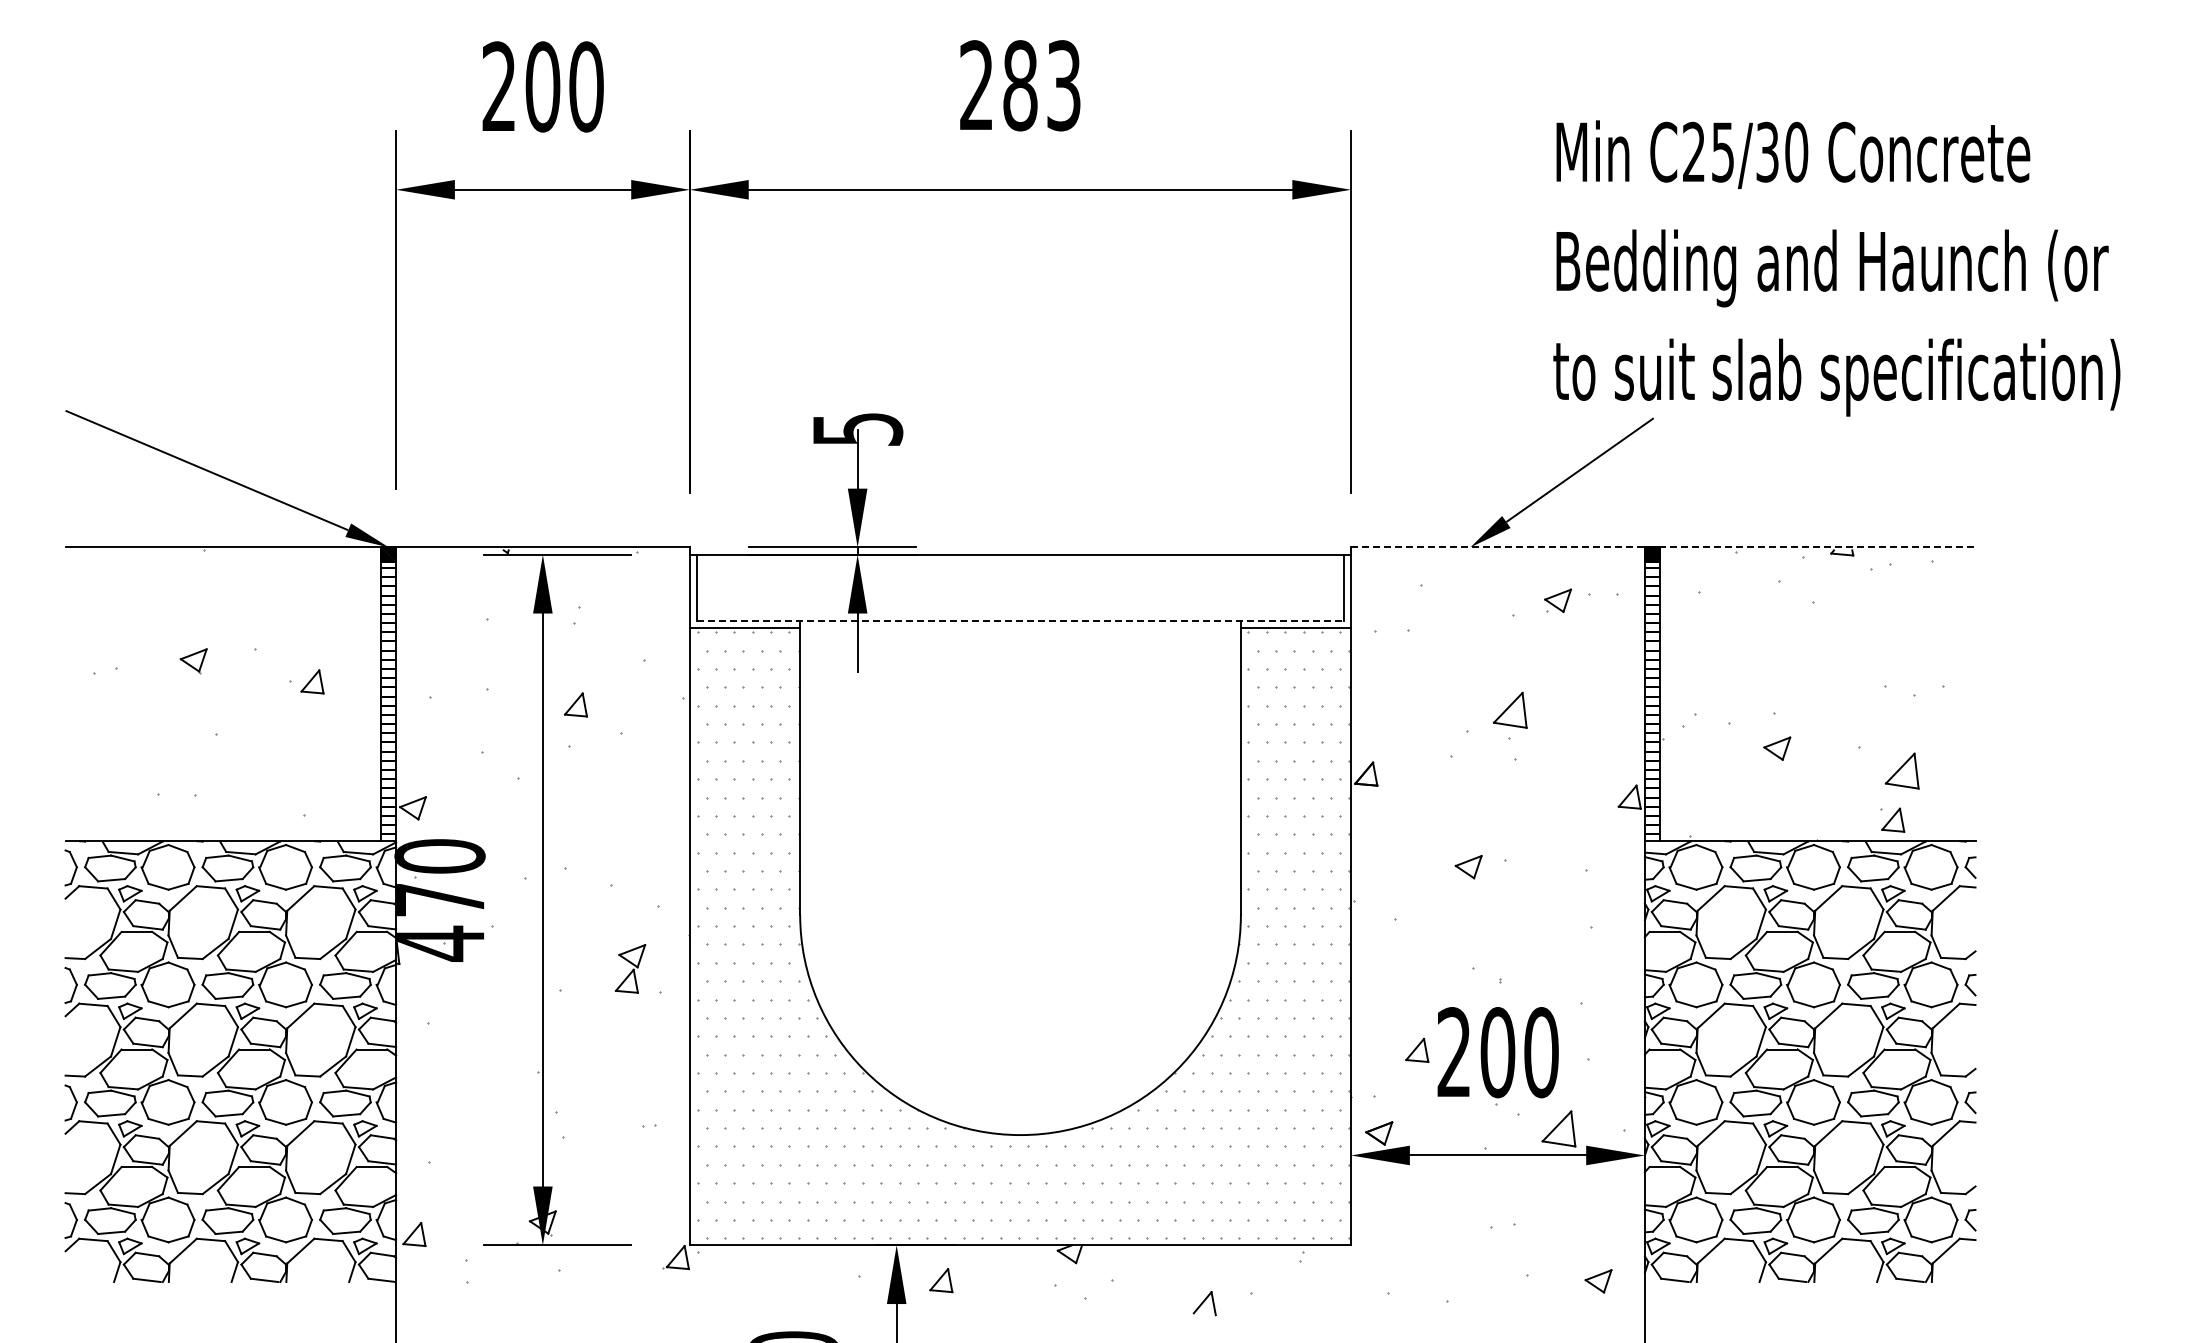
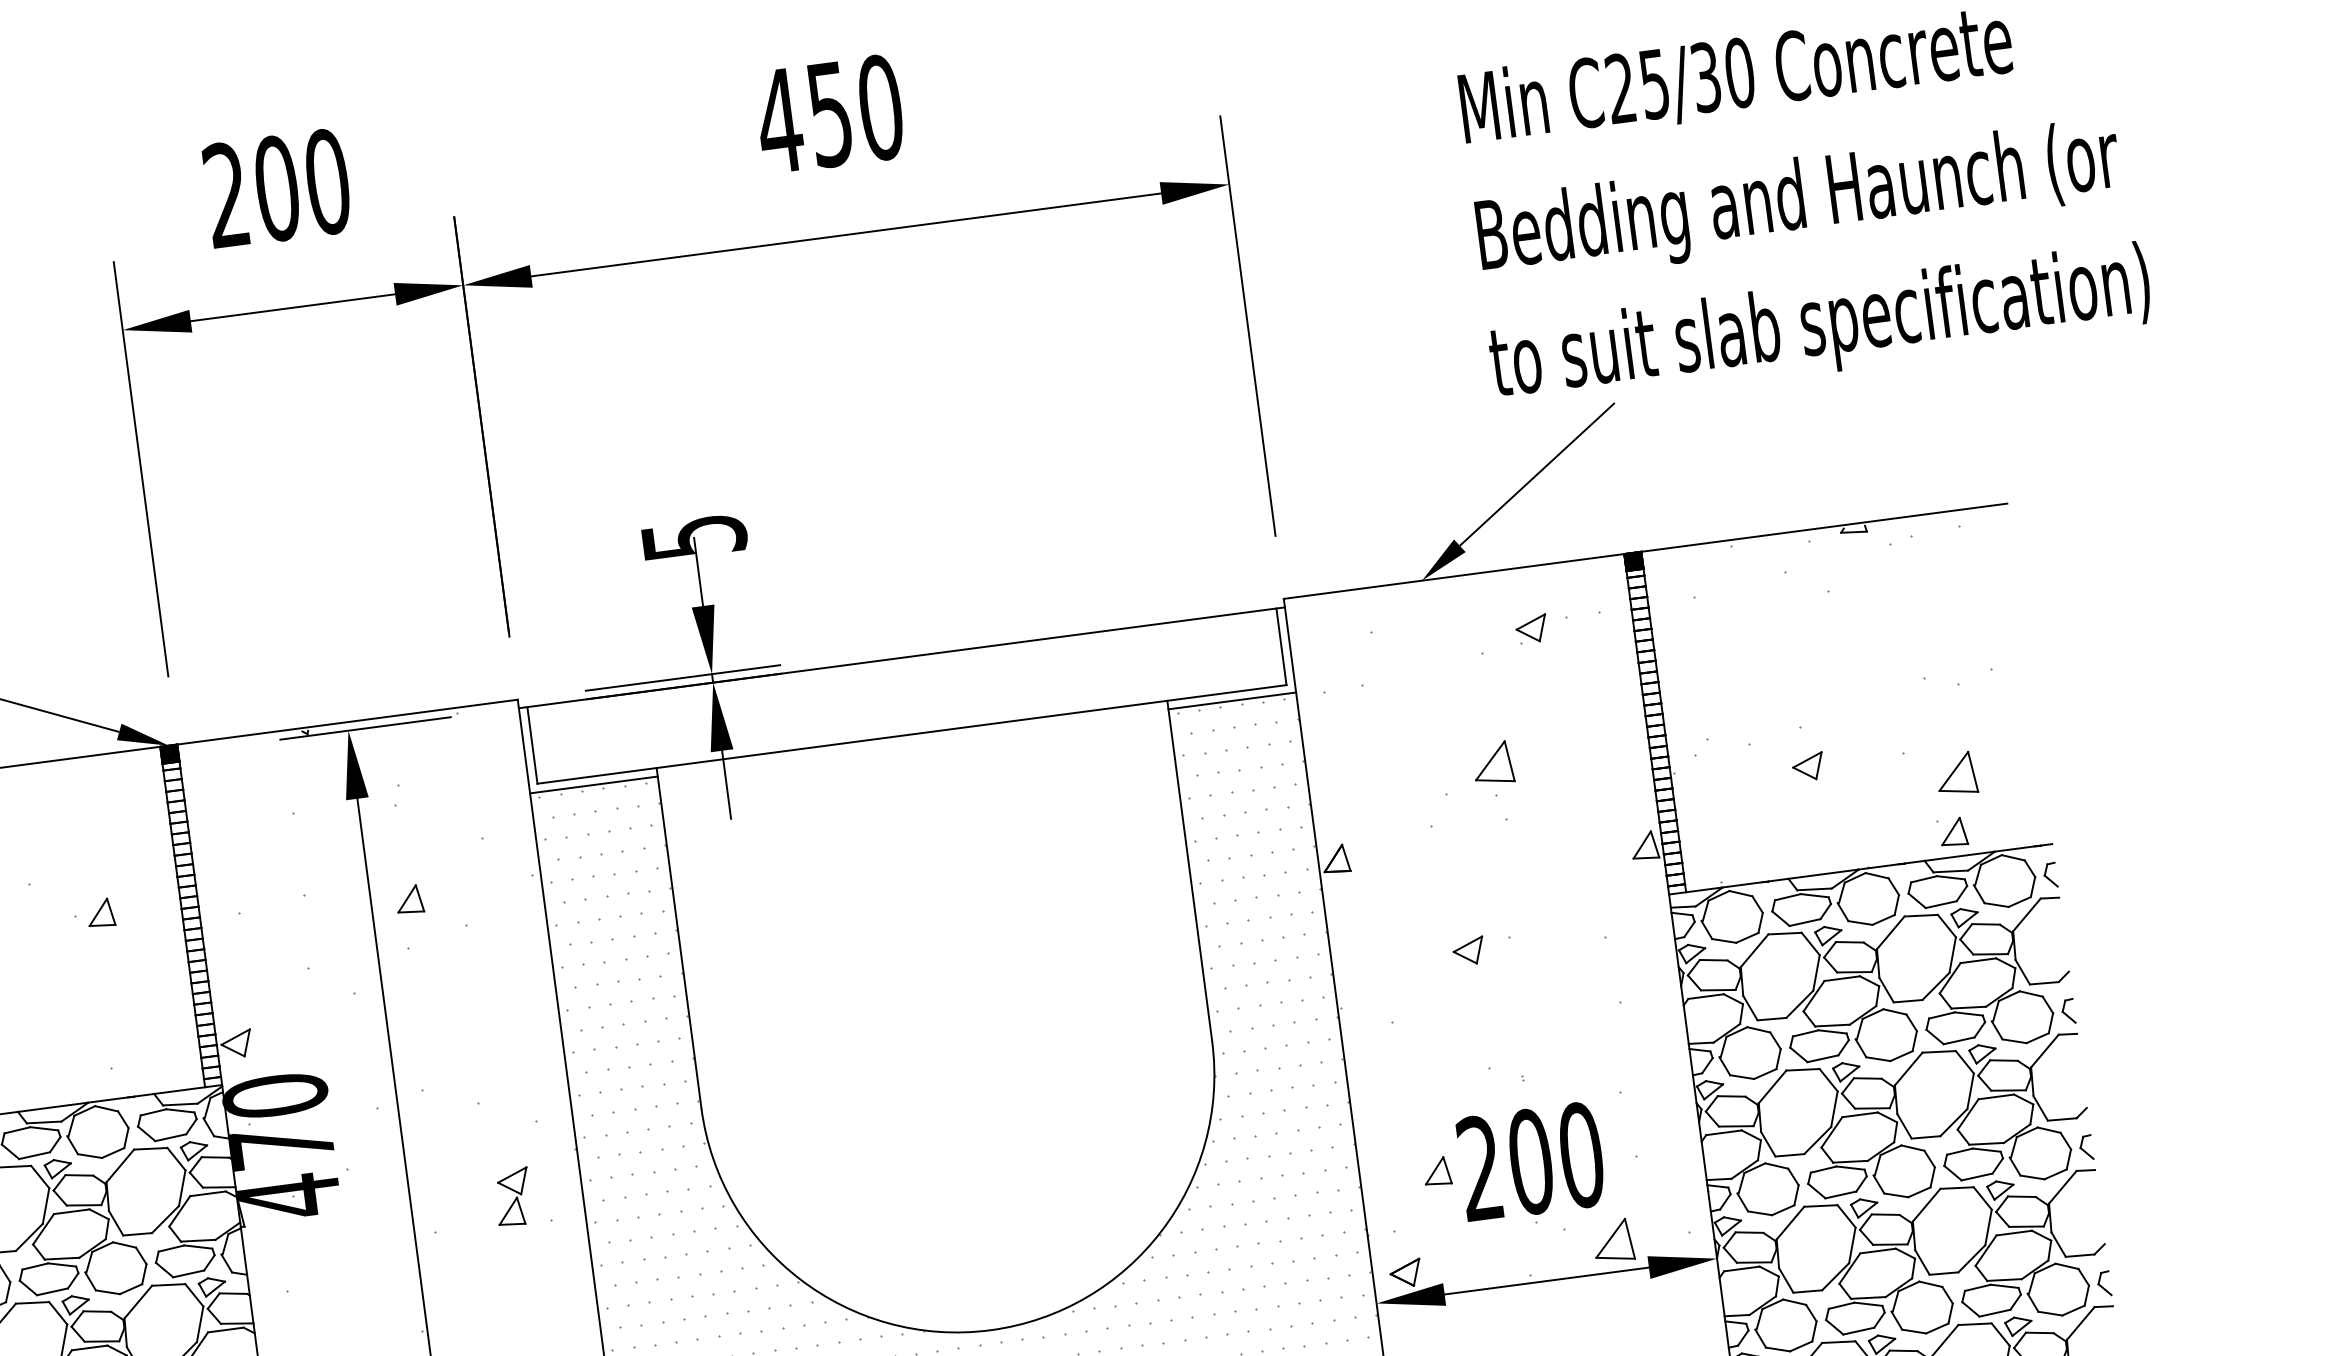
text: (1019, 85) -> (829, 114), 283 -> 450
line: (1663, 547) -> (1645, 551), dashed -> solid
line: (1021, 620) -> (913, 733), dashed -> solid

